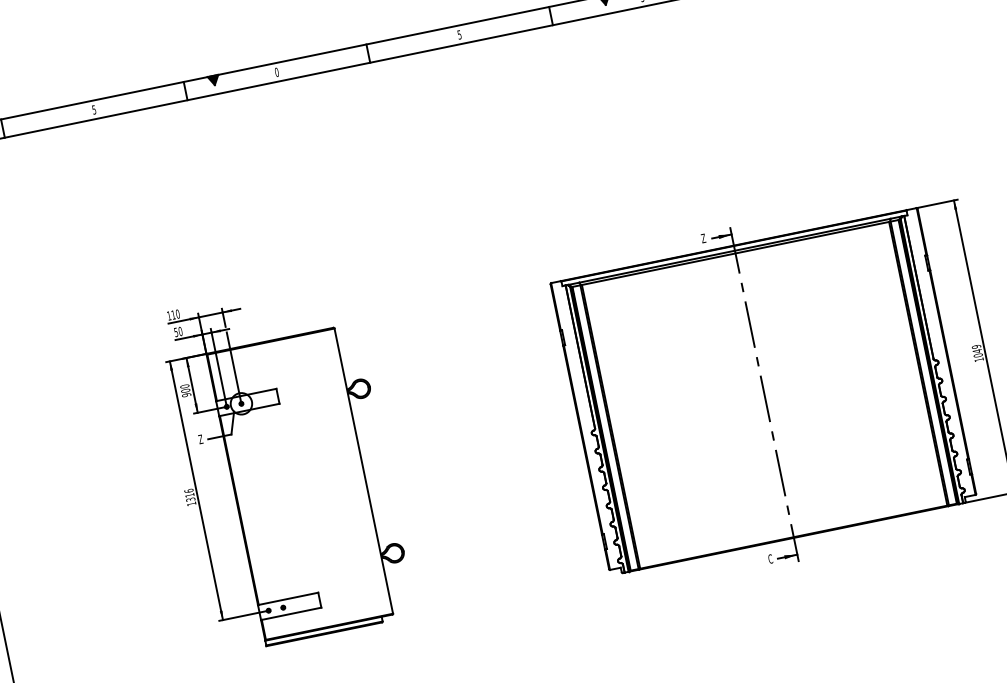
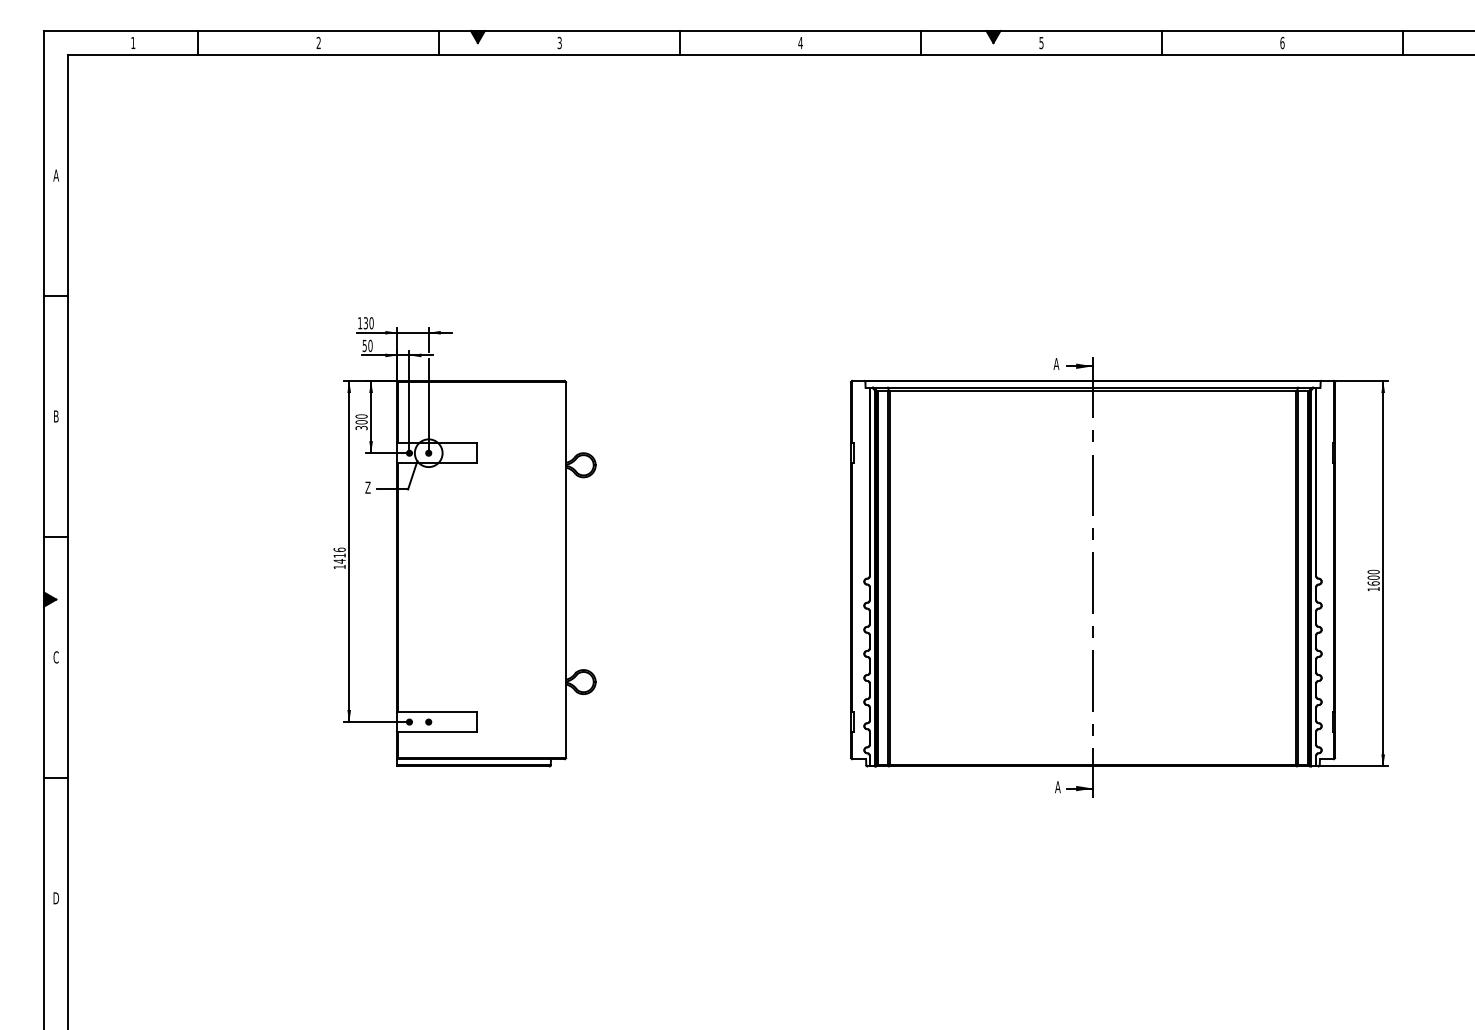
text: (459, 35) -> (800, 43), 5 -> 4
text: (276, 72) -> (559, 43), 0 -> 3
text: (93, 109) -> (318, 42), 5 -> 2
text: (703, 238) -> (1056, 364), Z -> A
text: (173, 315) -> (365, 323), 110 -> 130
text: (977, 350) -> (1373, 577), 1049 -> 1600
text: (186, 394) -> (361, 427), 900 -> 300
text: (190, 499) -> (339, 561), 1316 -> 1416
text: (770, 559) -> (1057, 787), C -> A

